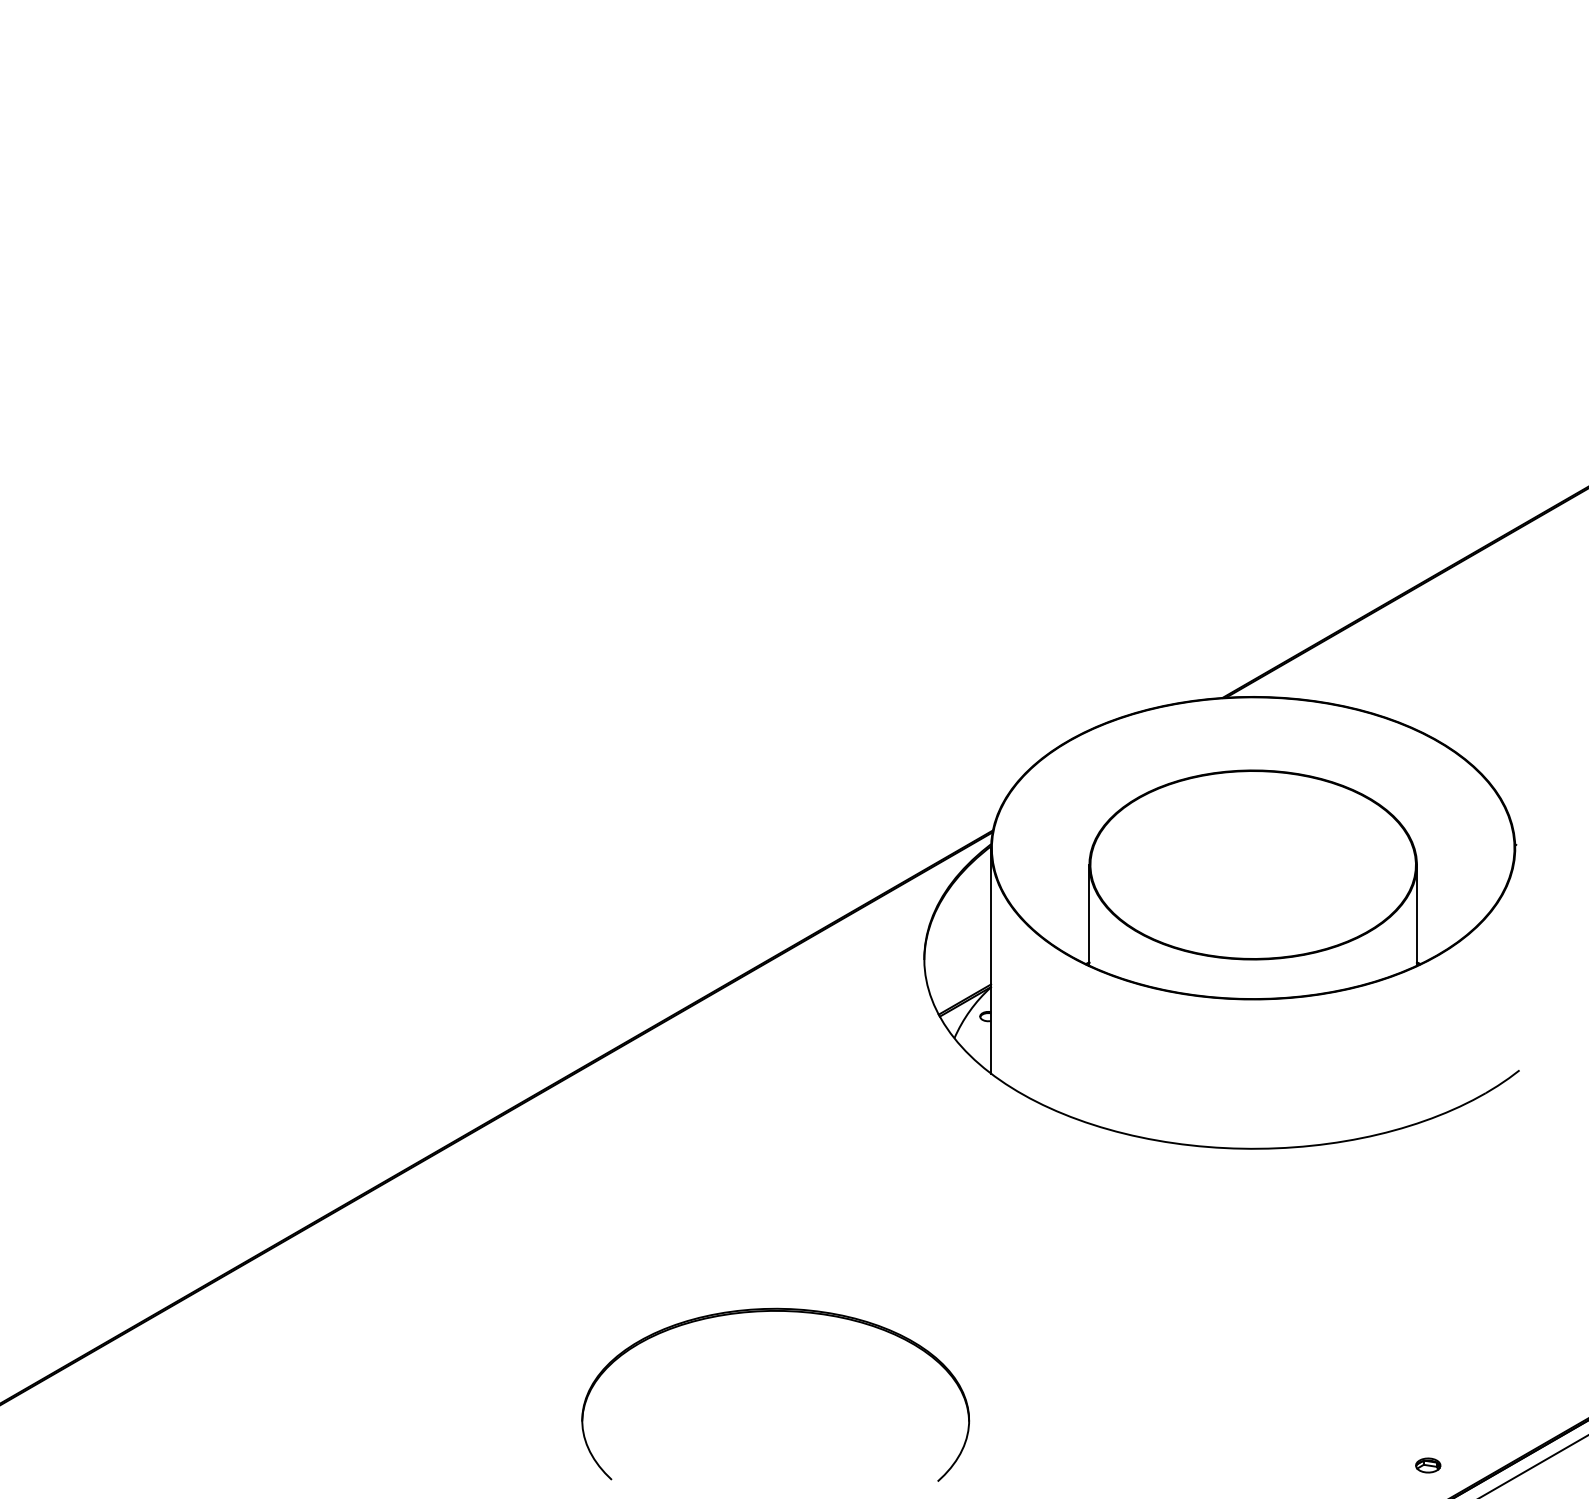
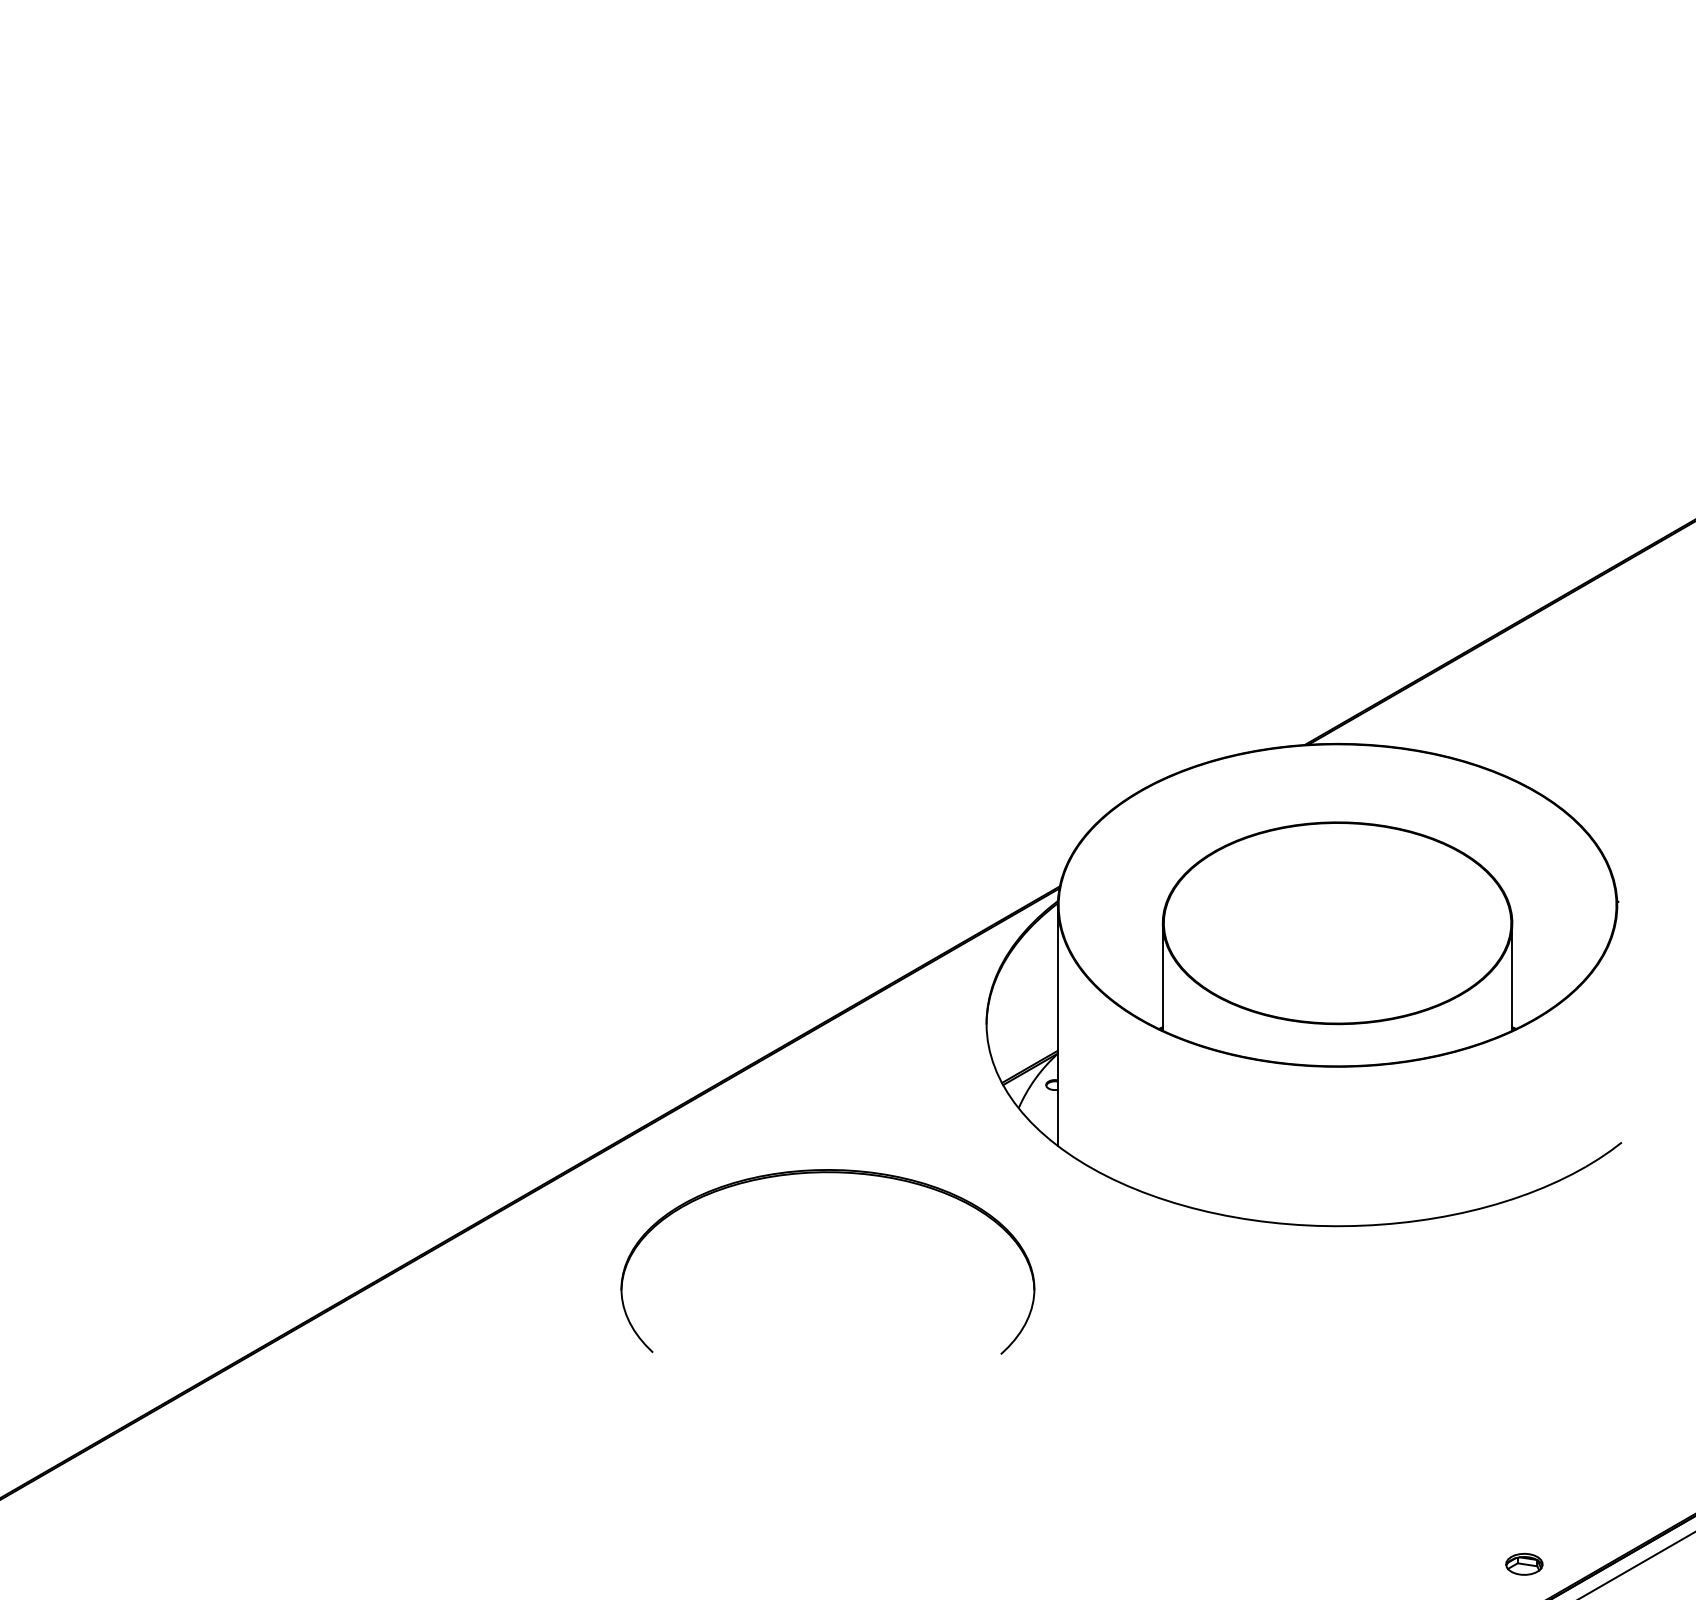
part: (775, 1312) -> (827, 1173), moved
part: (1428, 1464) -> (1524, 1563), size x1.4

